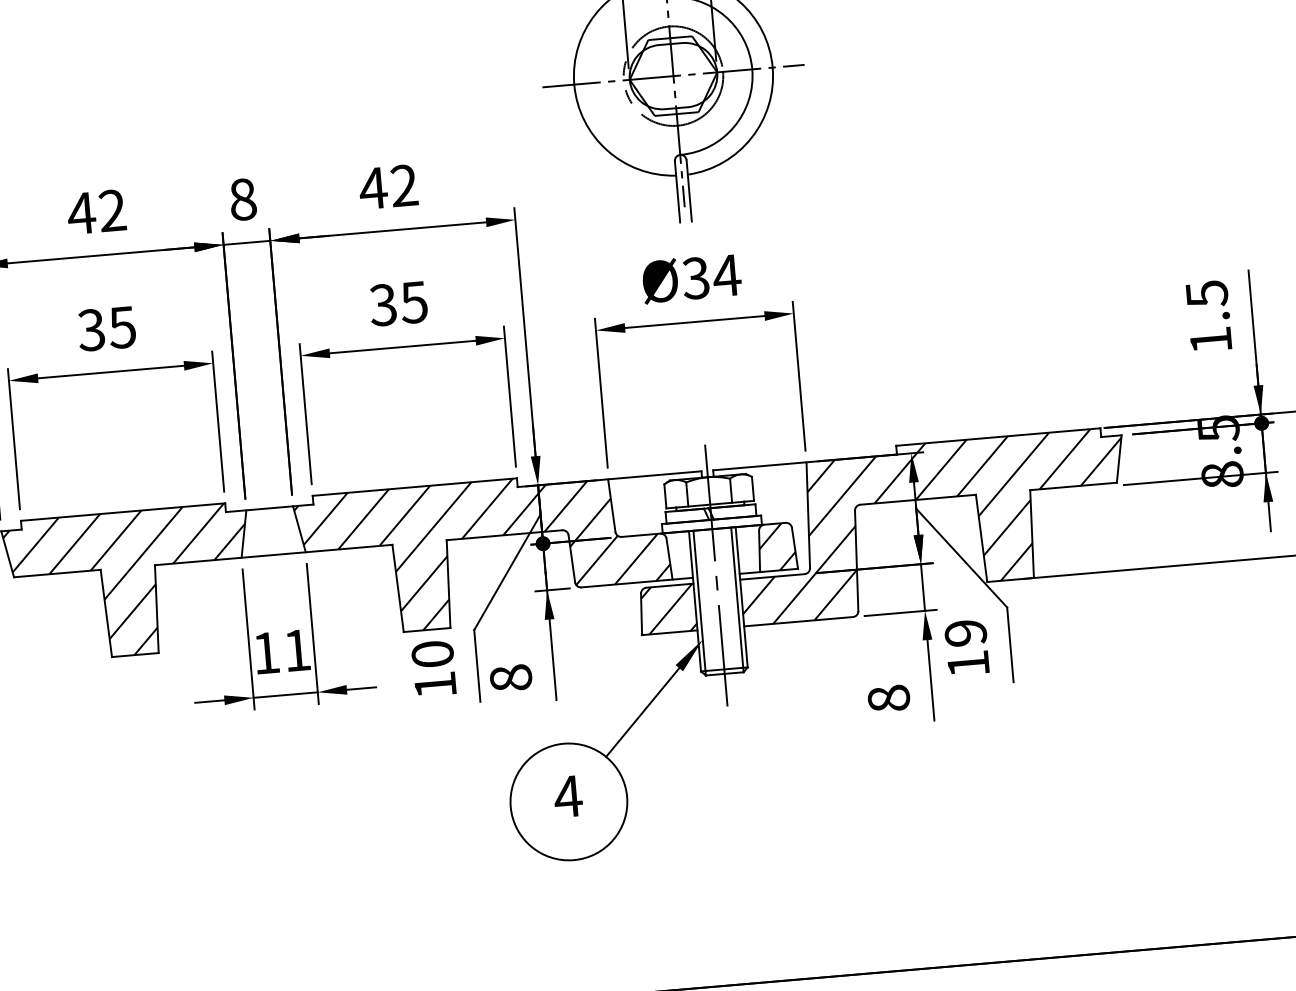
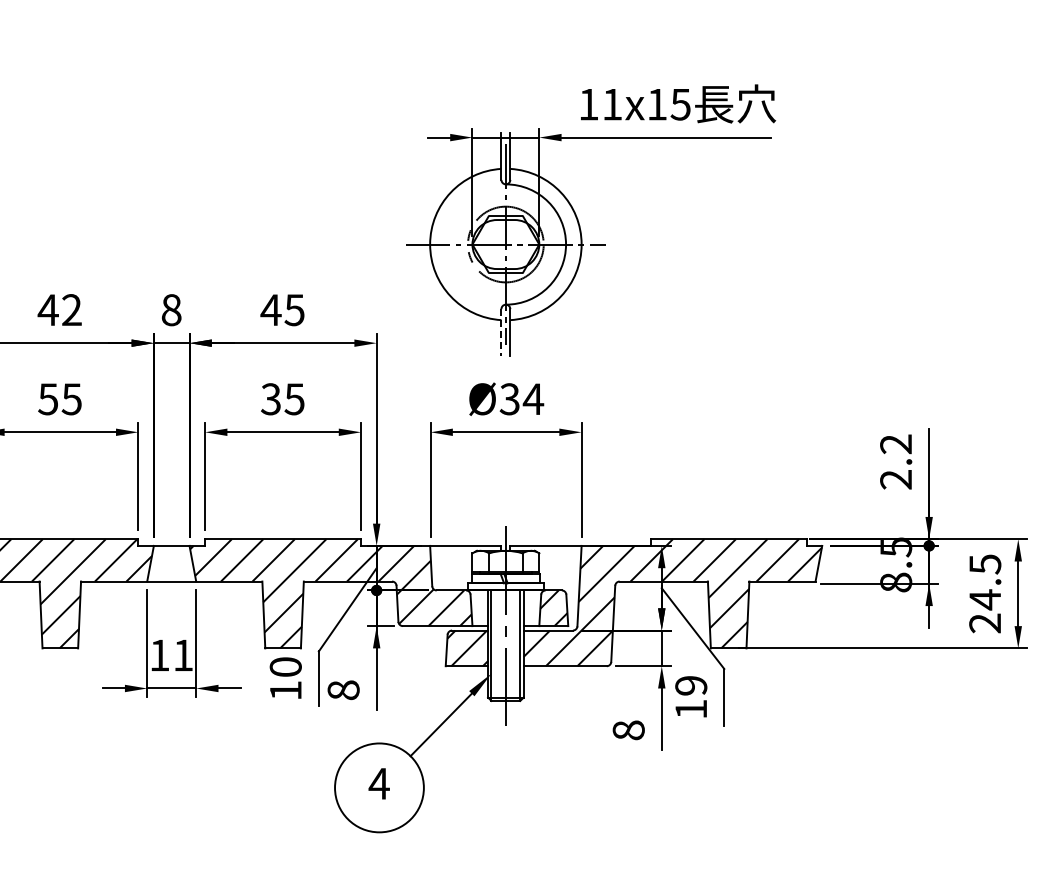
text: (404, 186) -> (294, 310), 42 -> 45
line: (677, 193) -> (501, 333), solid -> dashed
text: (1209, 316) -> (896, 461), 1.5 -> 2.2
text: (90, 329) -> (47, 398), 35 -> 55

